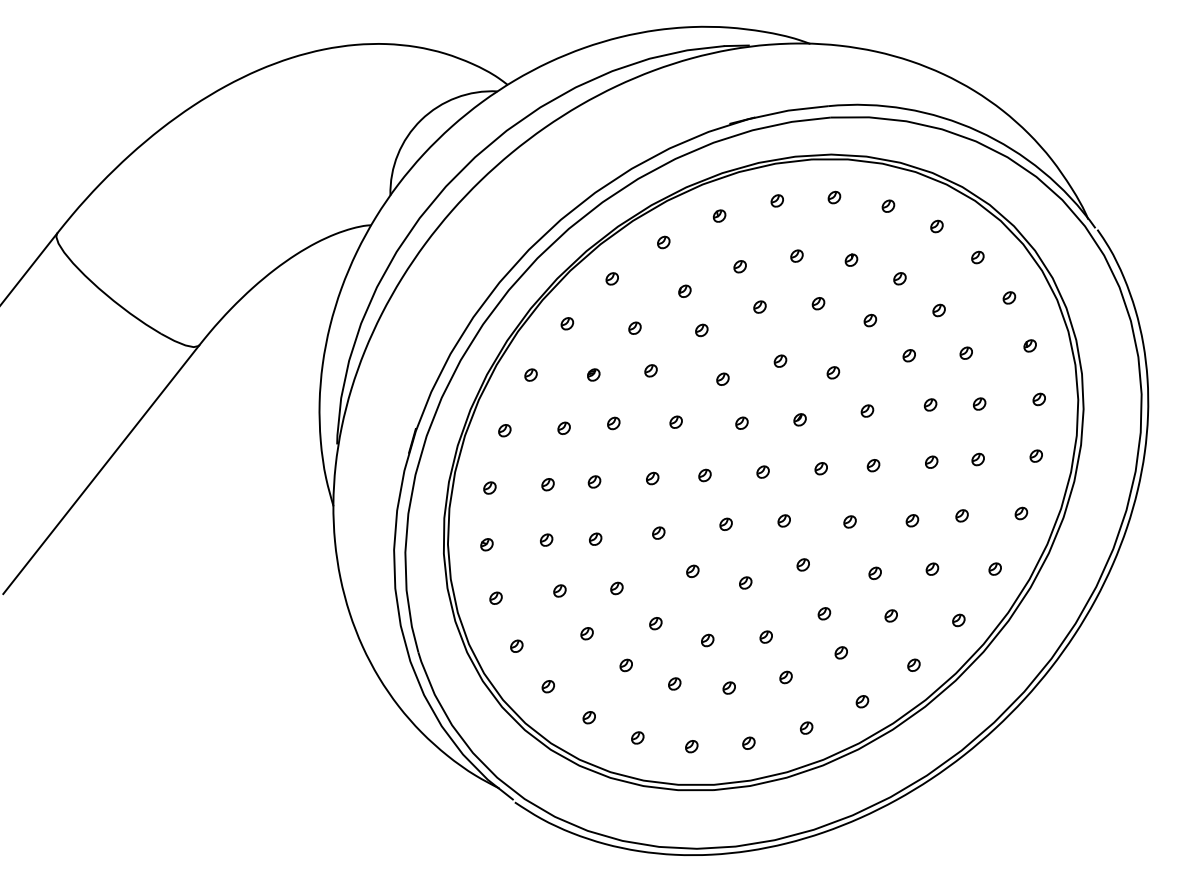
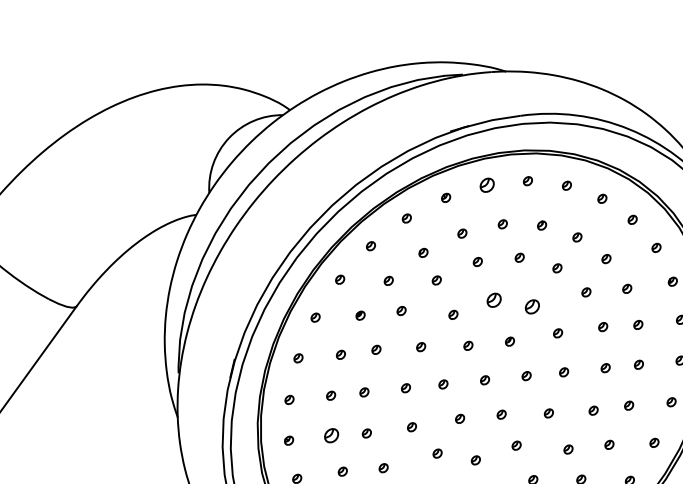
part: (776, 200) -> (486, 185), size x1.6
part: (780, 360) -> (494, 299), size x1.6
part: (833, 372) -> (532, 306), size x1.6
part: (546, 539) -> (331, 435), size x1.6

